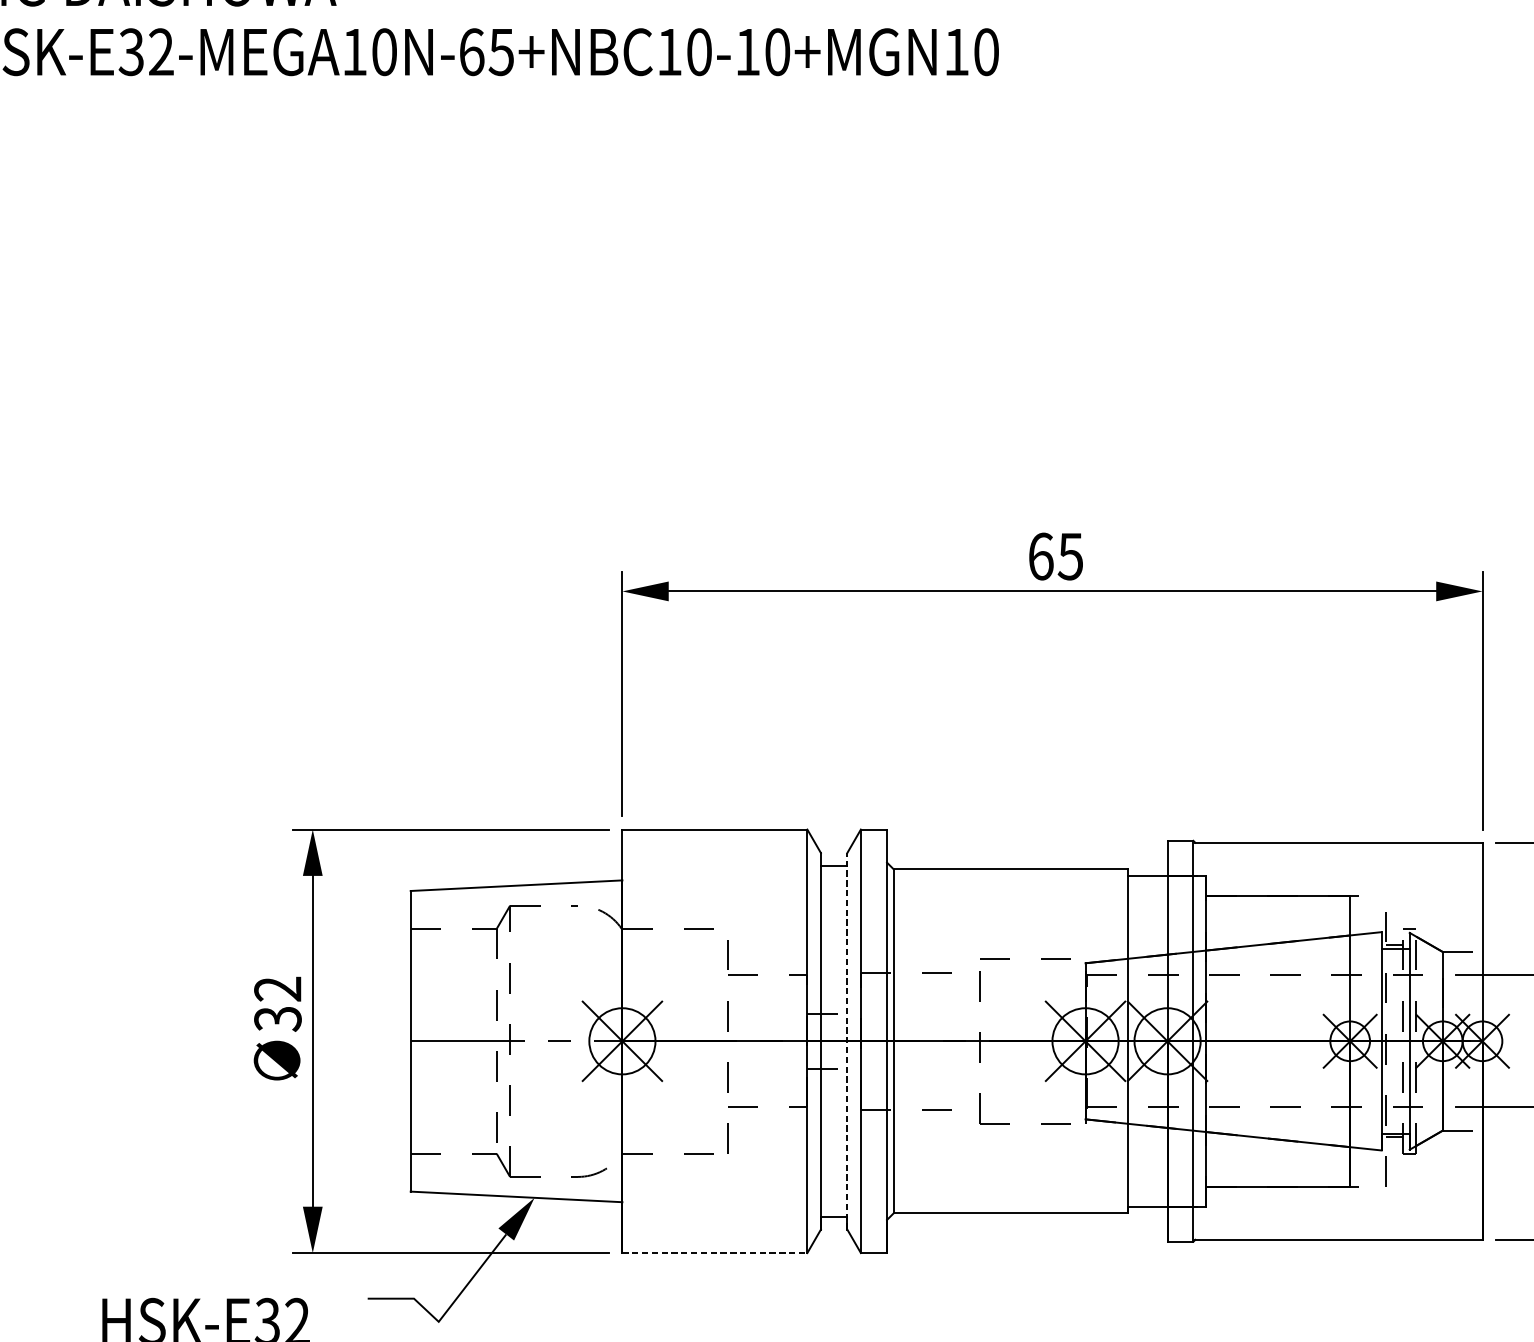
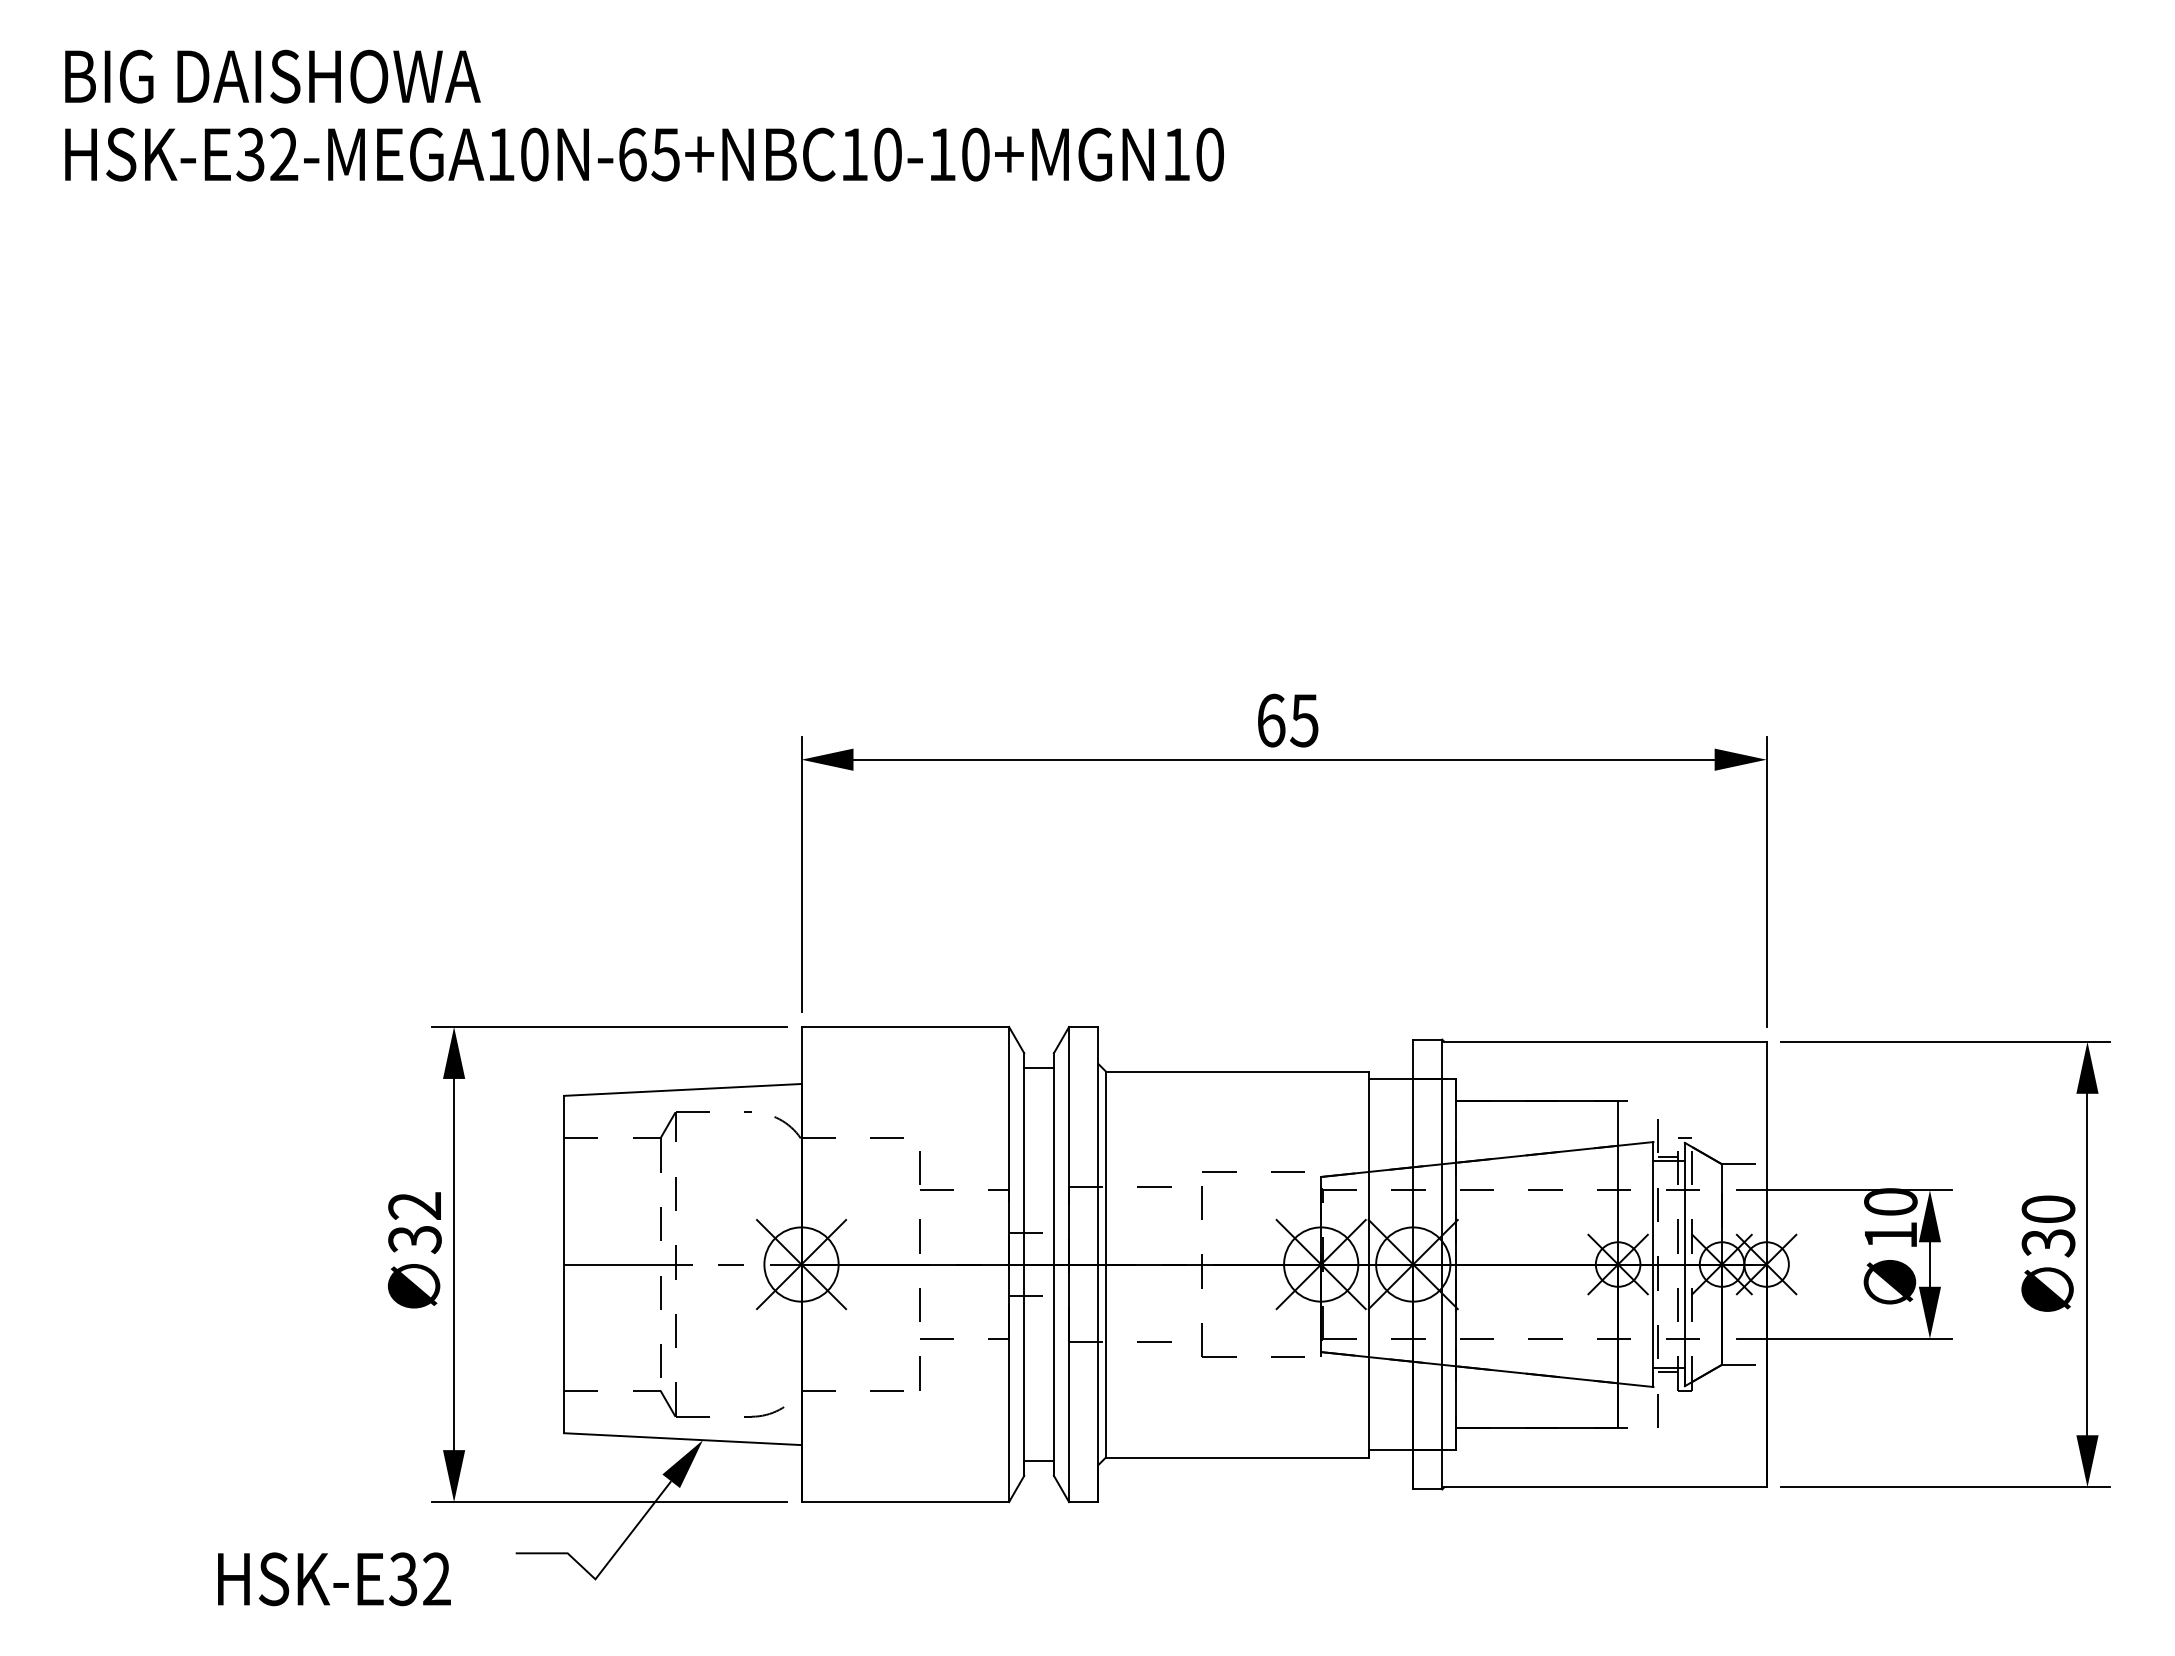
line: (846, 1041) -> (1053, 1264), dashed -> solid
line: (715, 1253) -> (905, 1502), dashed -> solid

